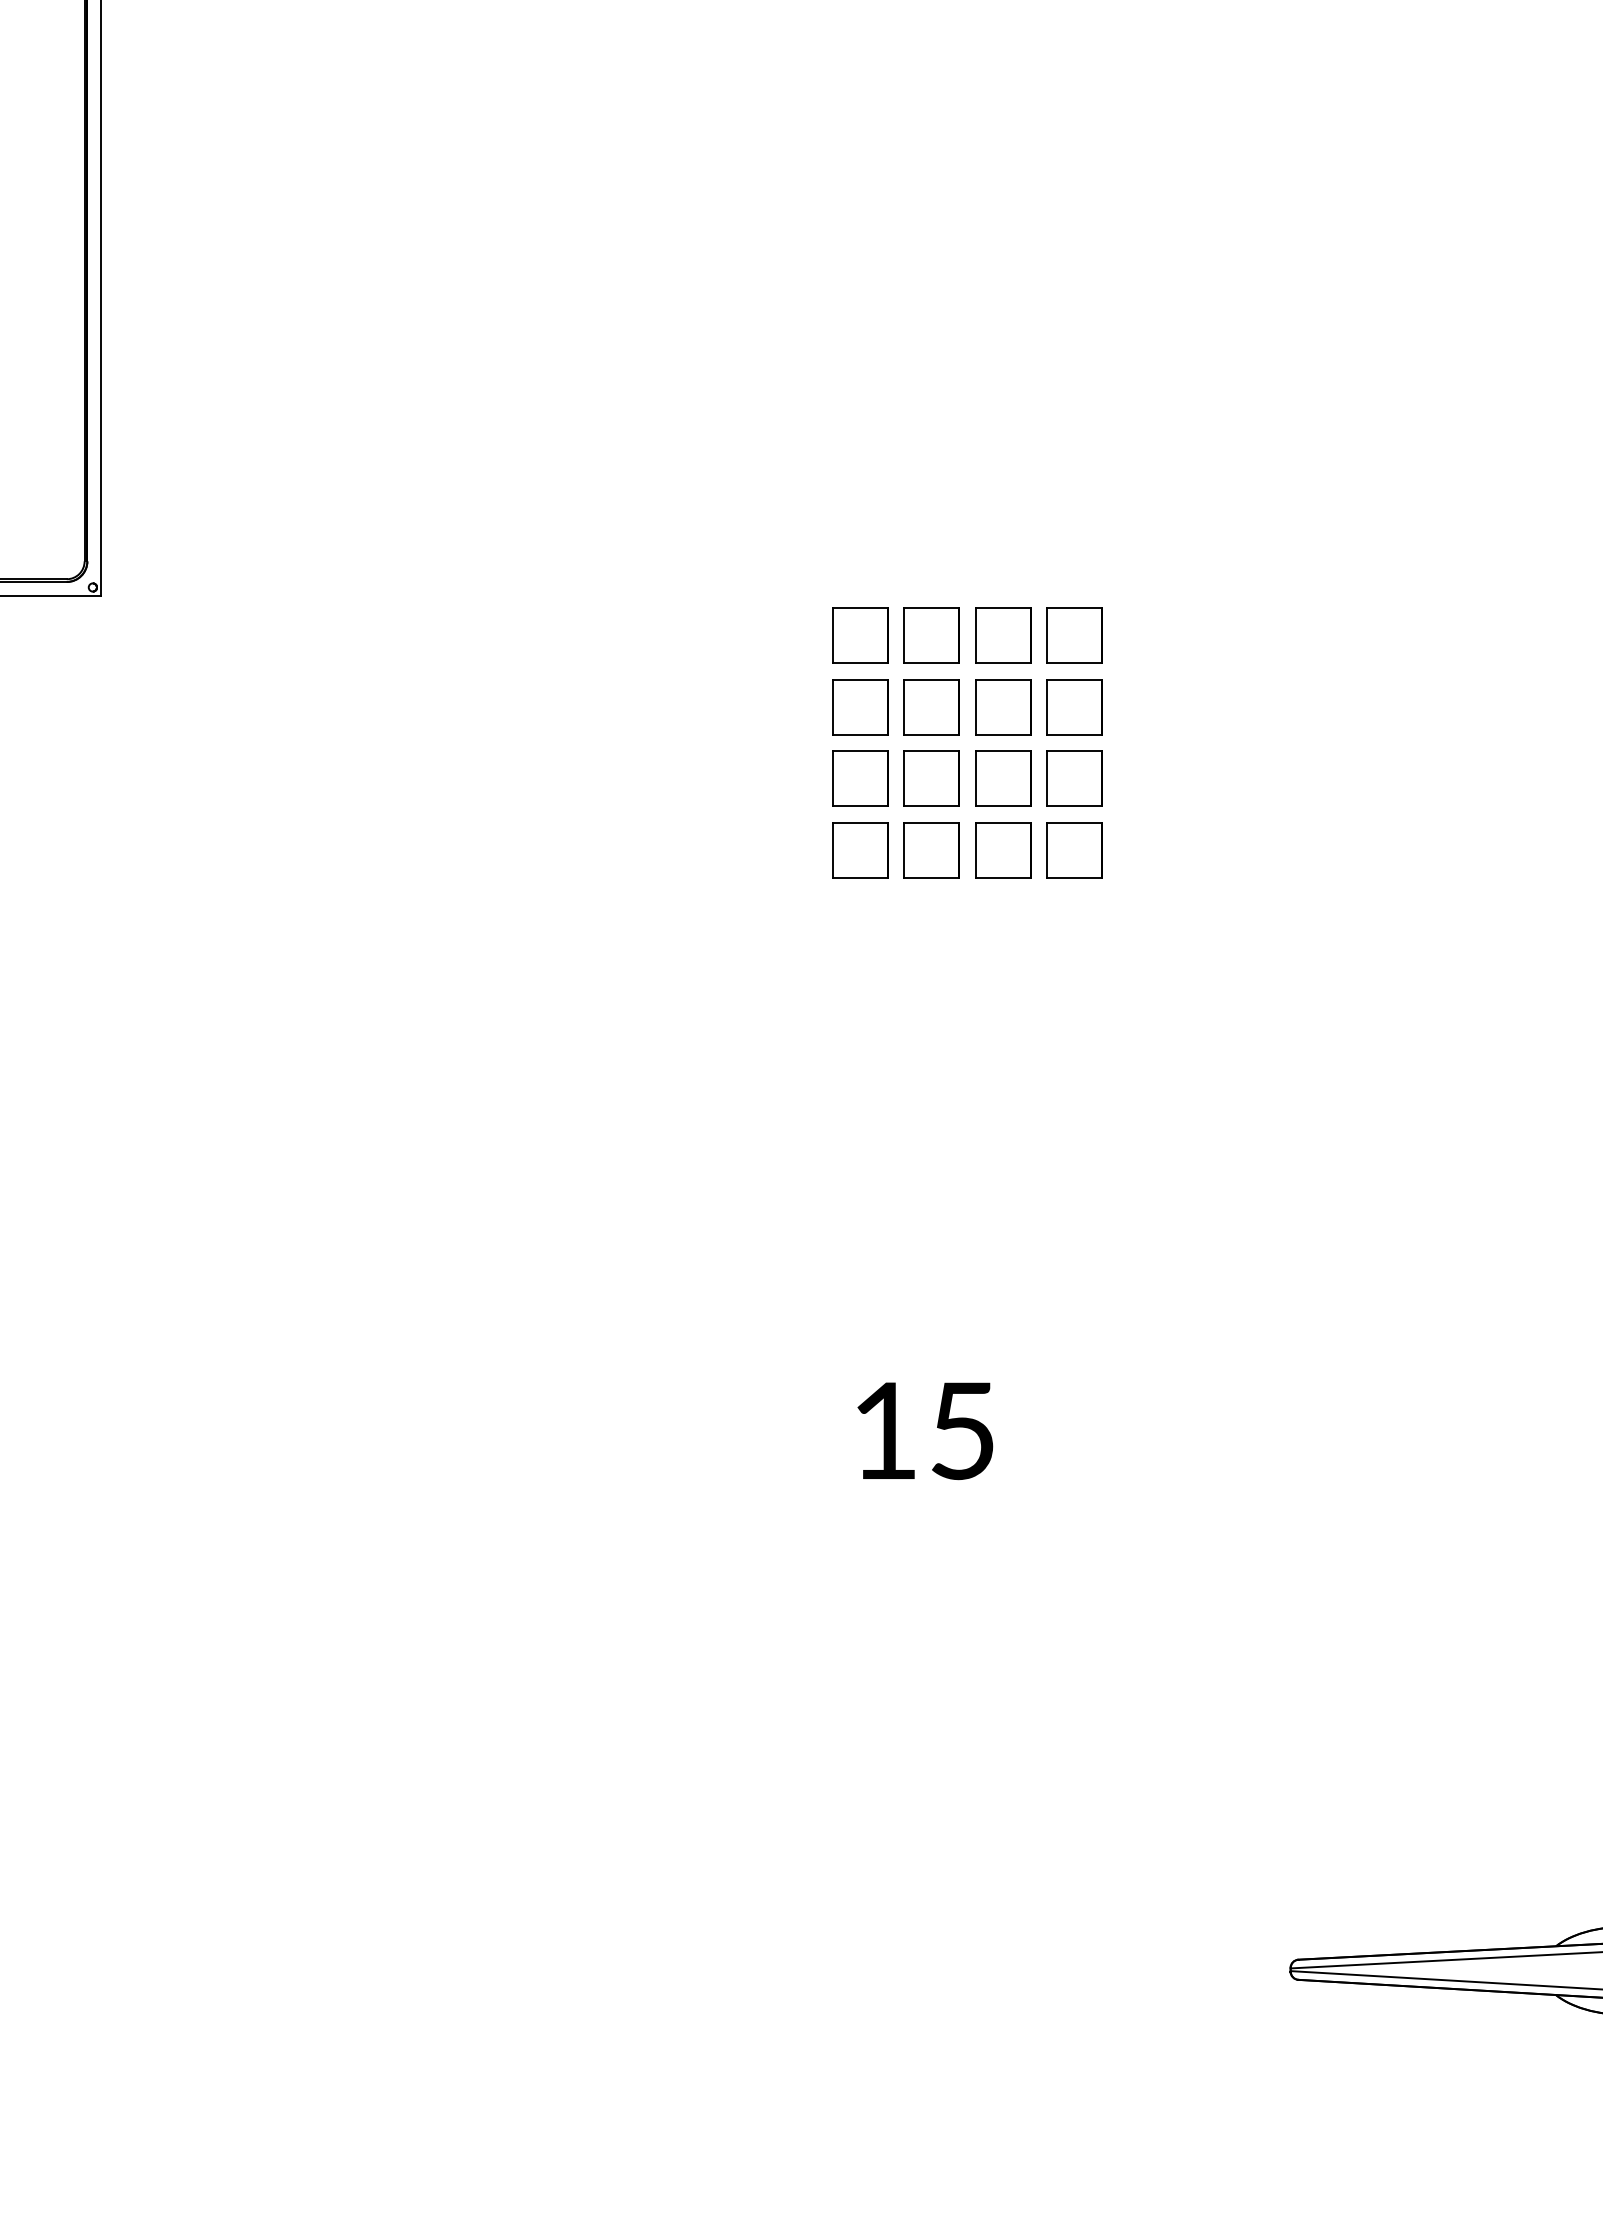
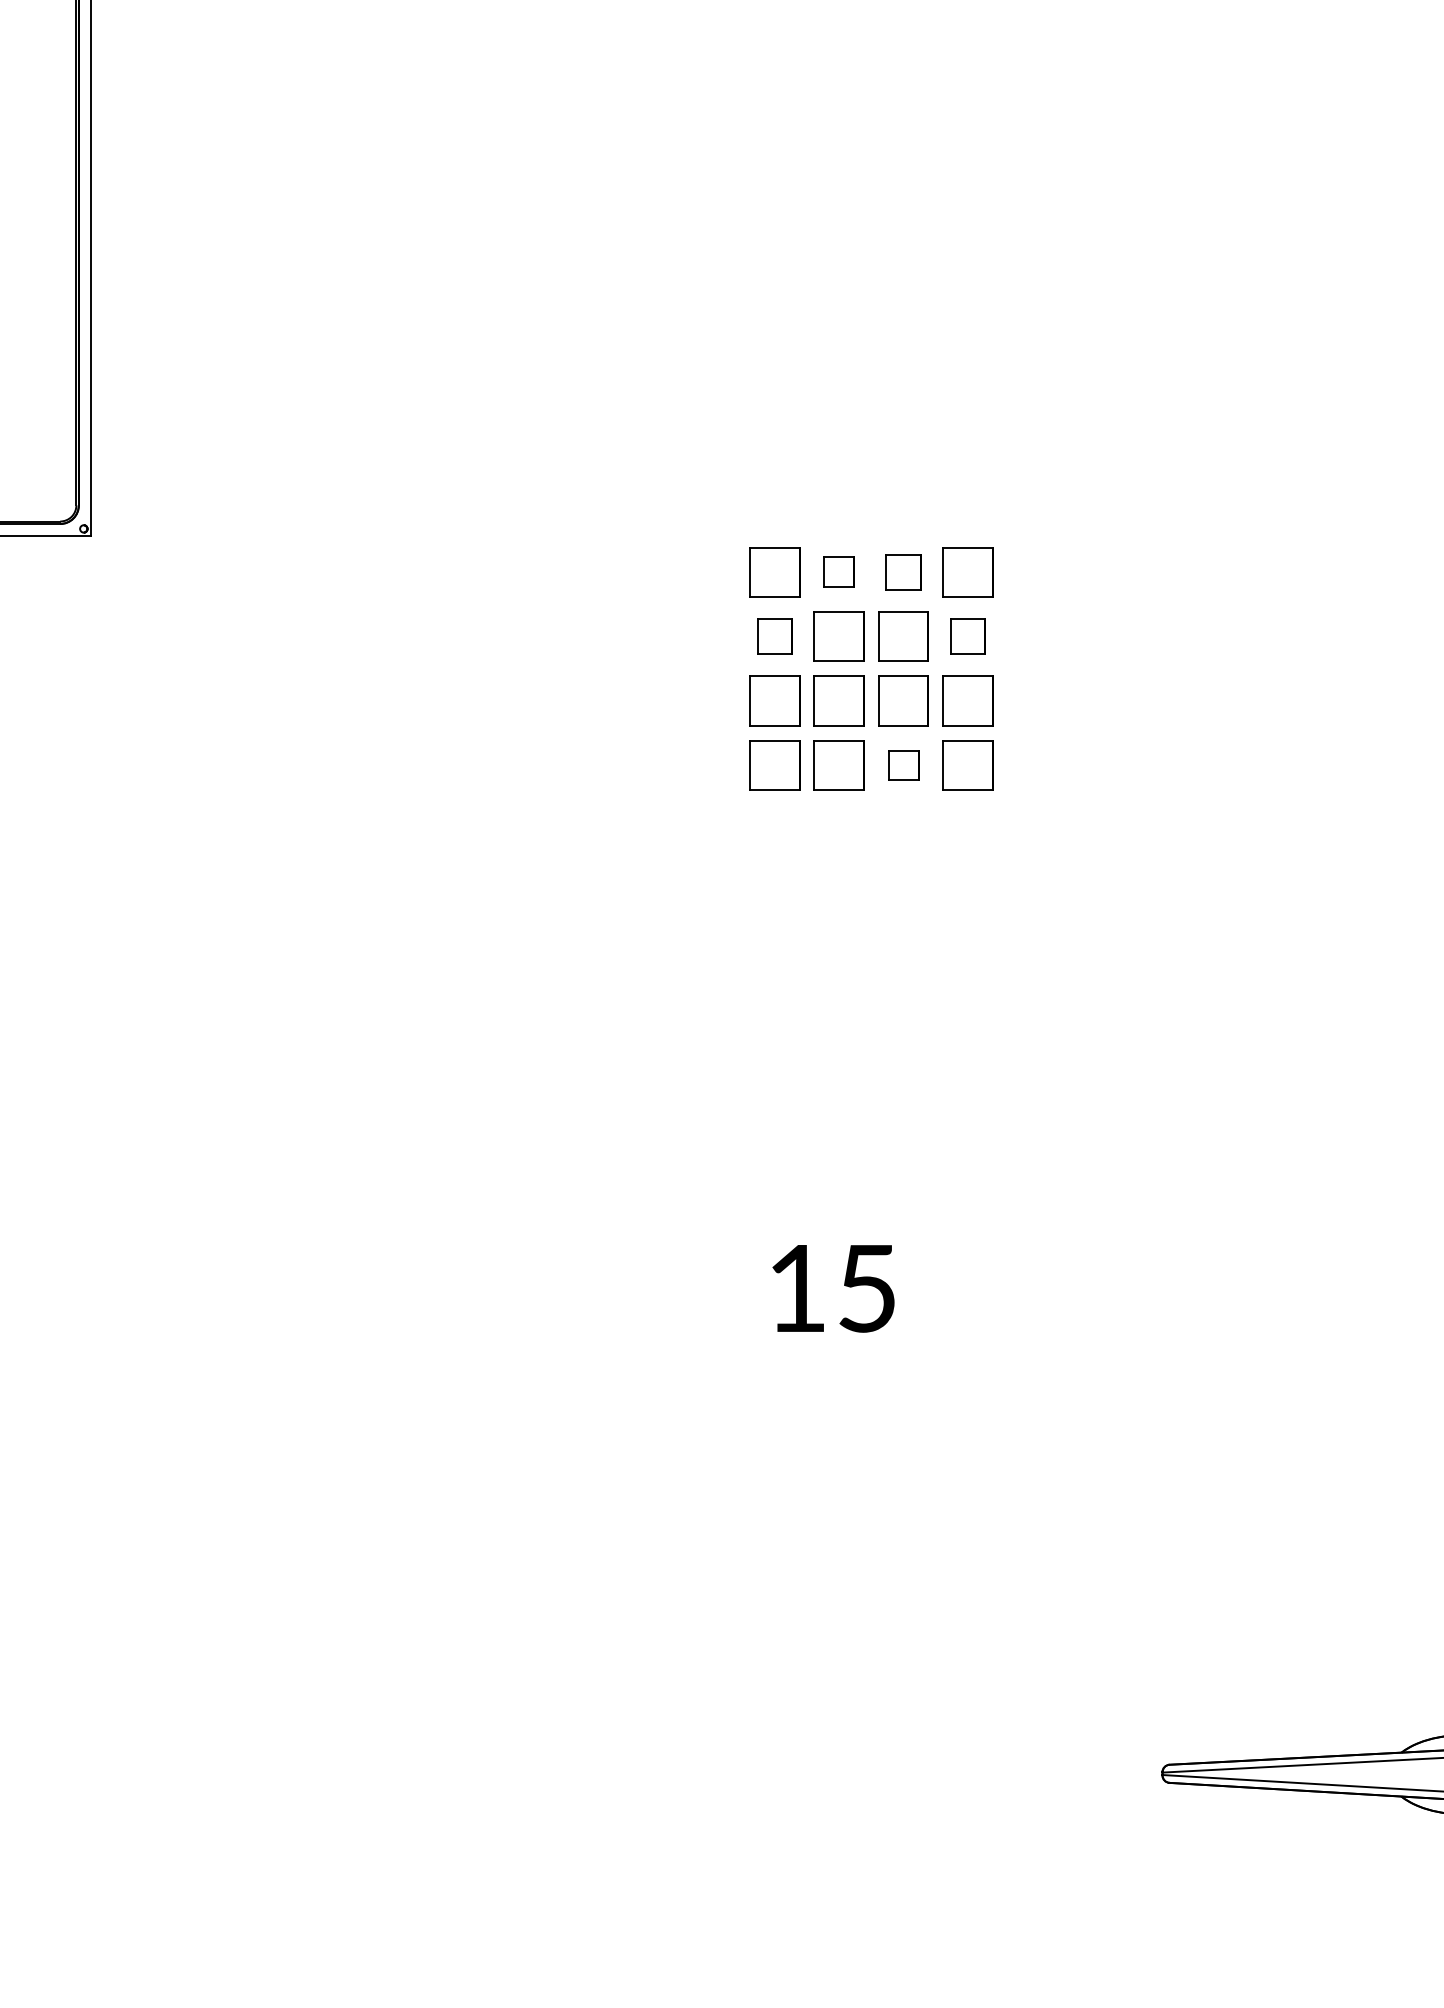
part: (931, 635) -> (839, 572), size x0.6
part: (1003, 635) -> (903, 572), size x0.7
part: (860, 707) -> (775, 637), size x0.7
part: (1074, 707) -> (967, 637), size x0.7
part: (1003, 850) -> (903, 765), size x0.6

